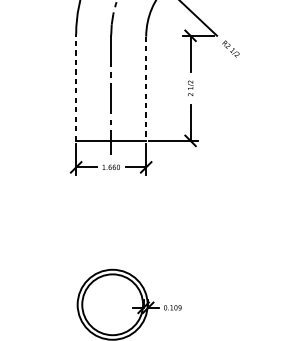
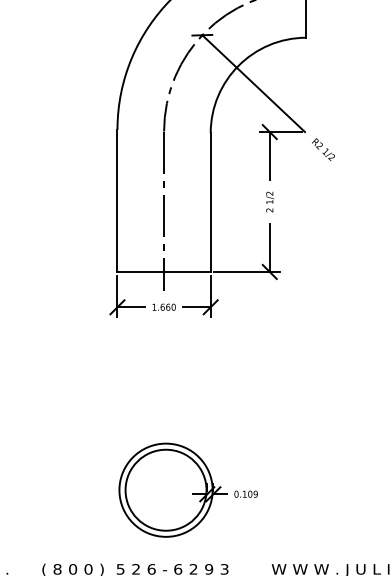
line: (76, 87) -> (117, 200), dashed -> solid
line: (146, 89) -> (210, 203), dashed -> solid

